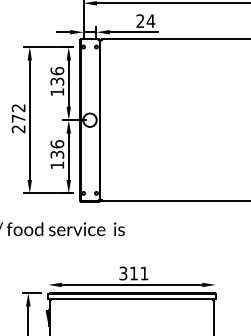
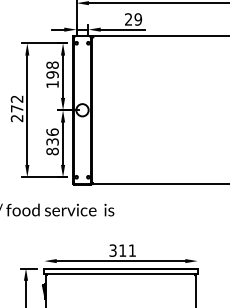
text: (151, 21) -> (138, 19), 24 -> 29
text: (57, 75) -> (52, 69), 136 -> 198
text: (57, 165) -> (52, 151), 136 -> 836

